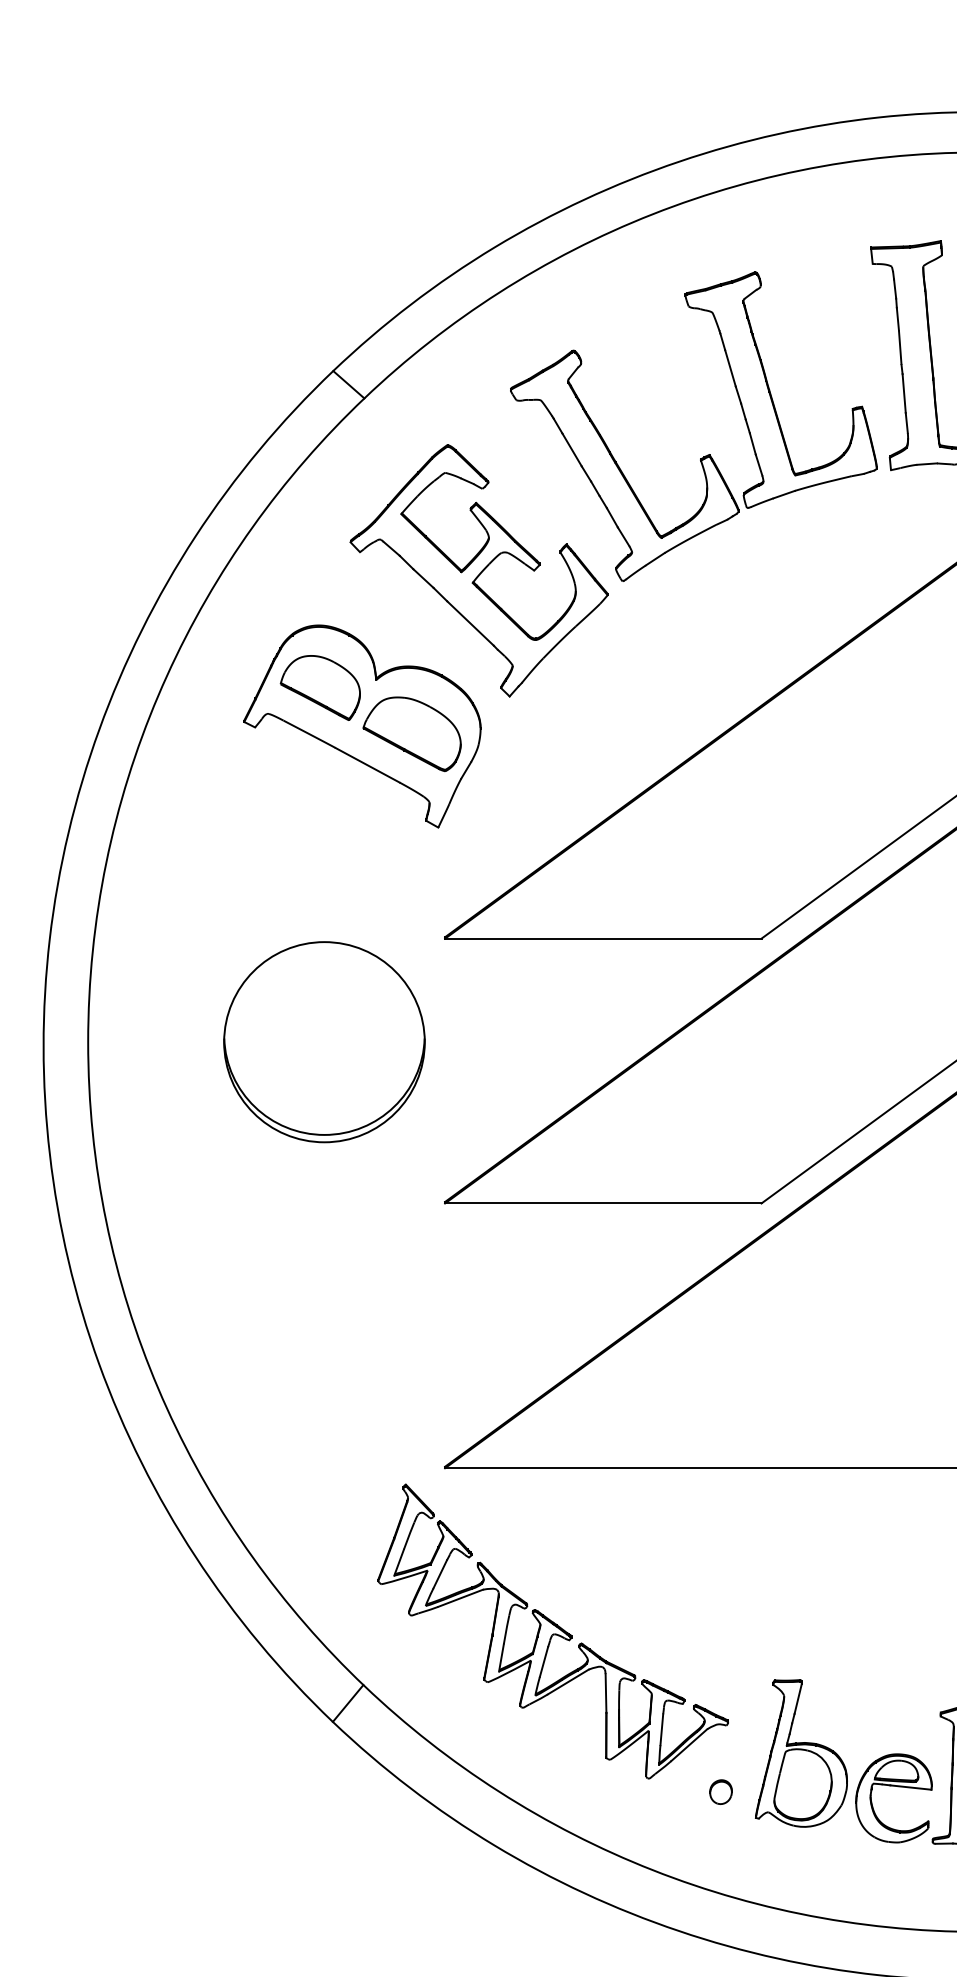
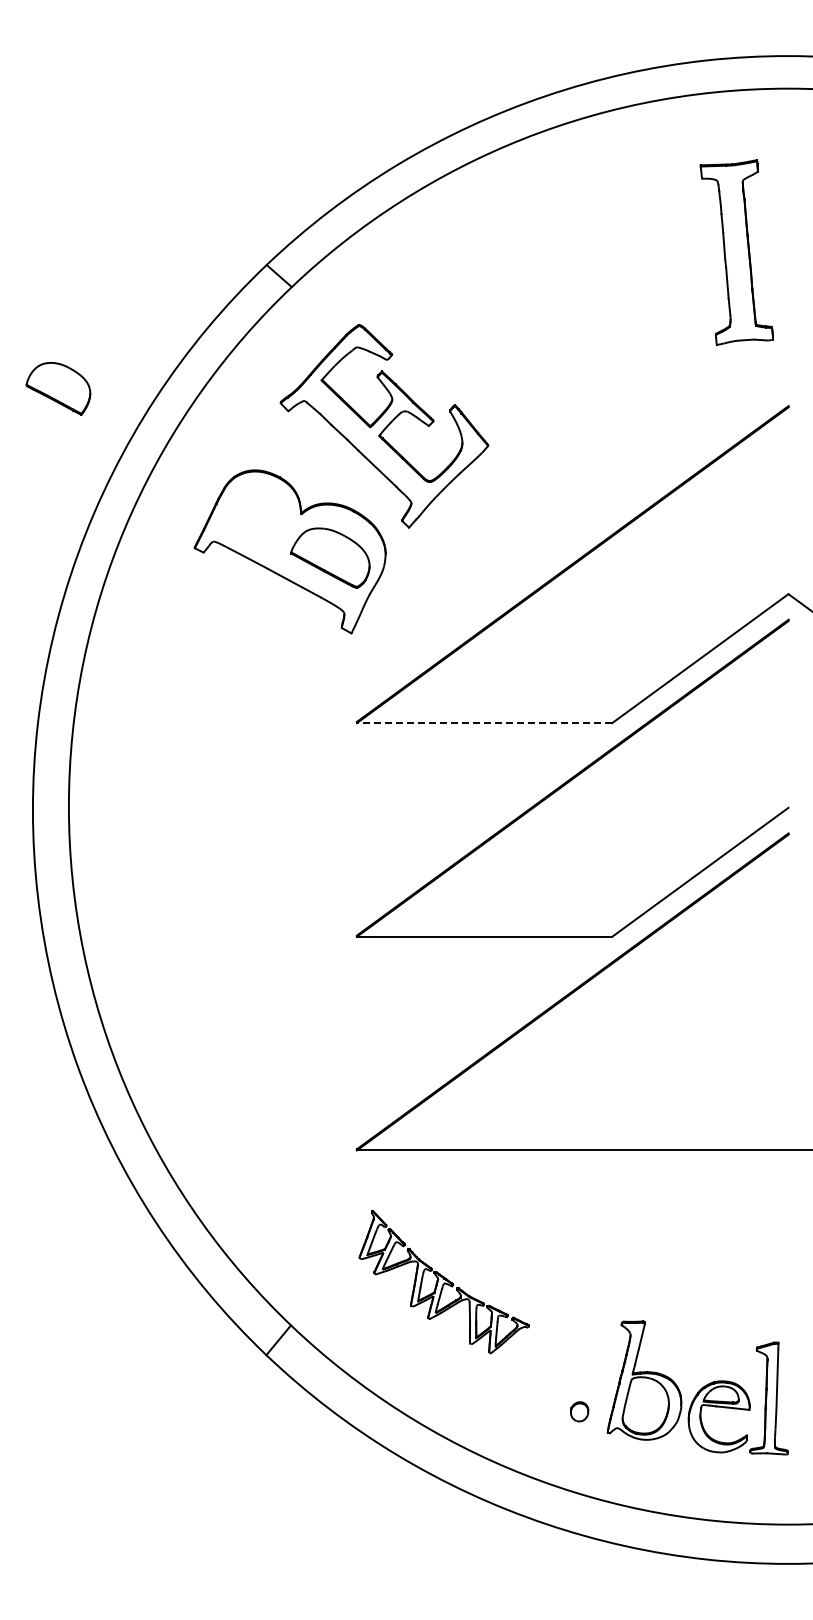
part: (703, 455) -> (565, 333), removed
part: (320, 687) -> (58, 388), moved
line: (603, 939) -> (484, 723), solid -> dashed
part: (324, 1042) -> (259, 806), removed
part: (553, 1630) -> (444, 1281), size x0.6

